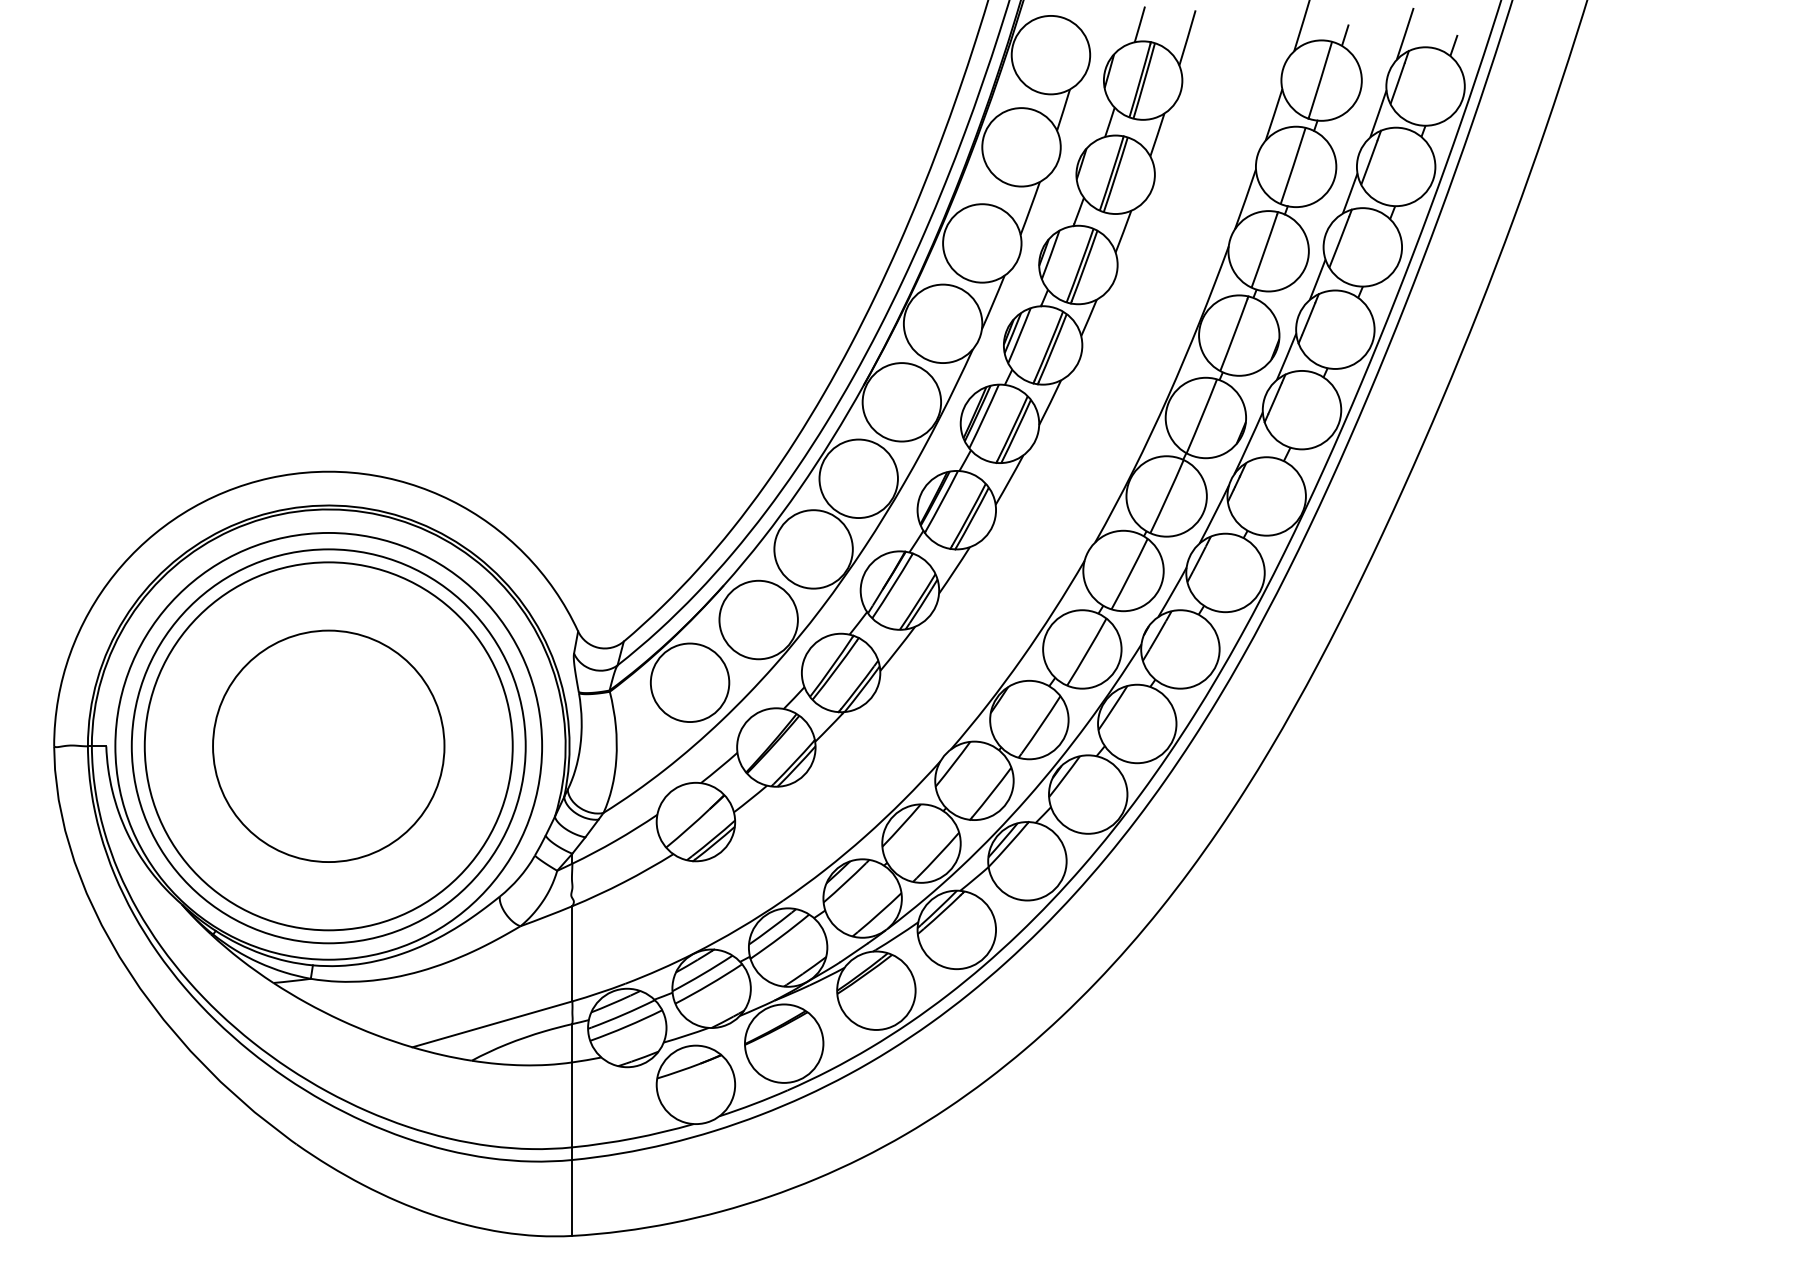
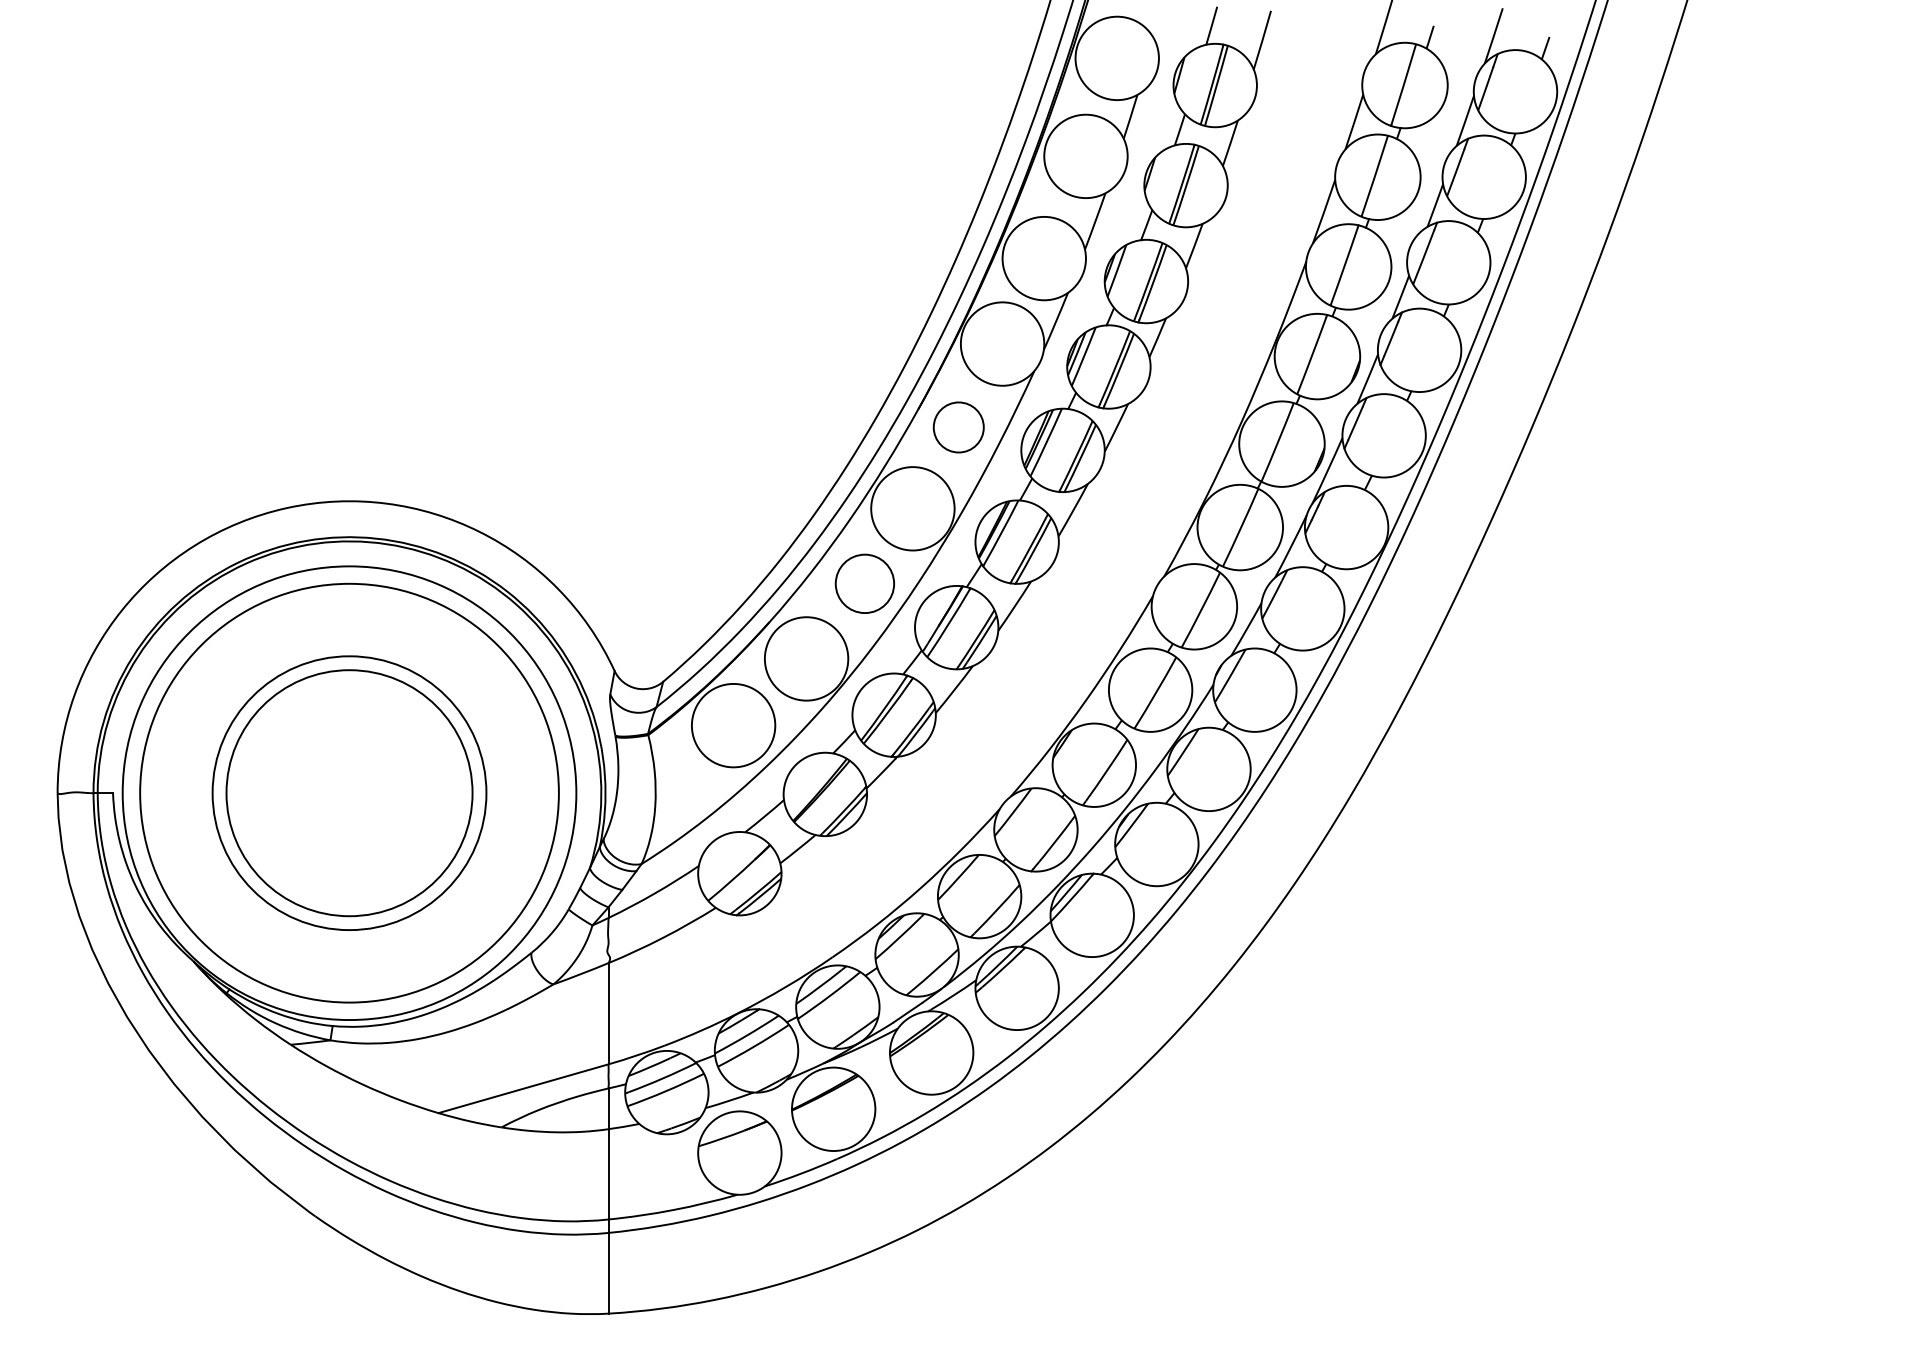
circle: (901, 402) -> (958, 427), size x0.6
circle: (813, 549) -> (864, 583), size x0.7
circle: (328, 745) -> (349, 792), size x0.7

